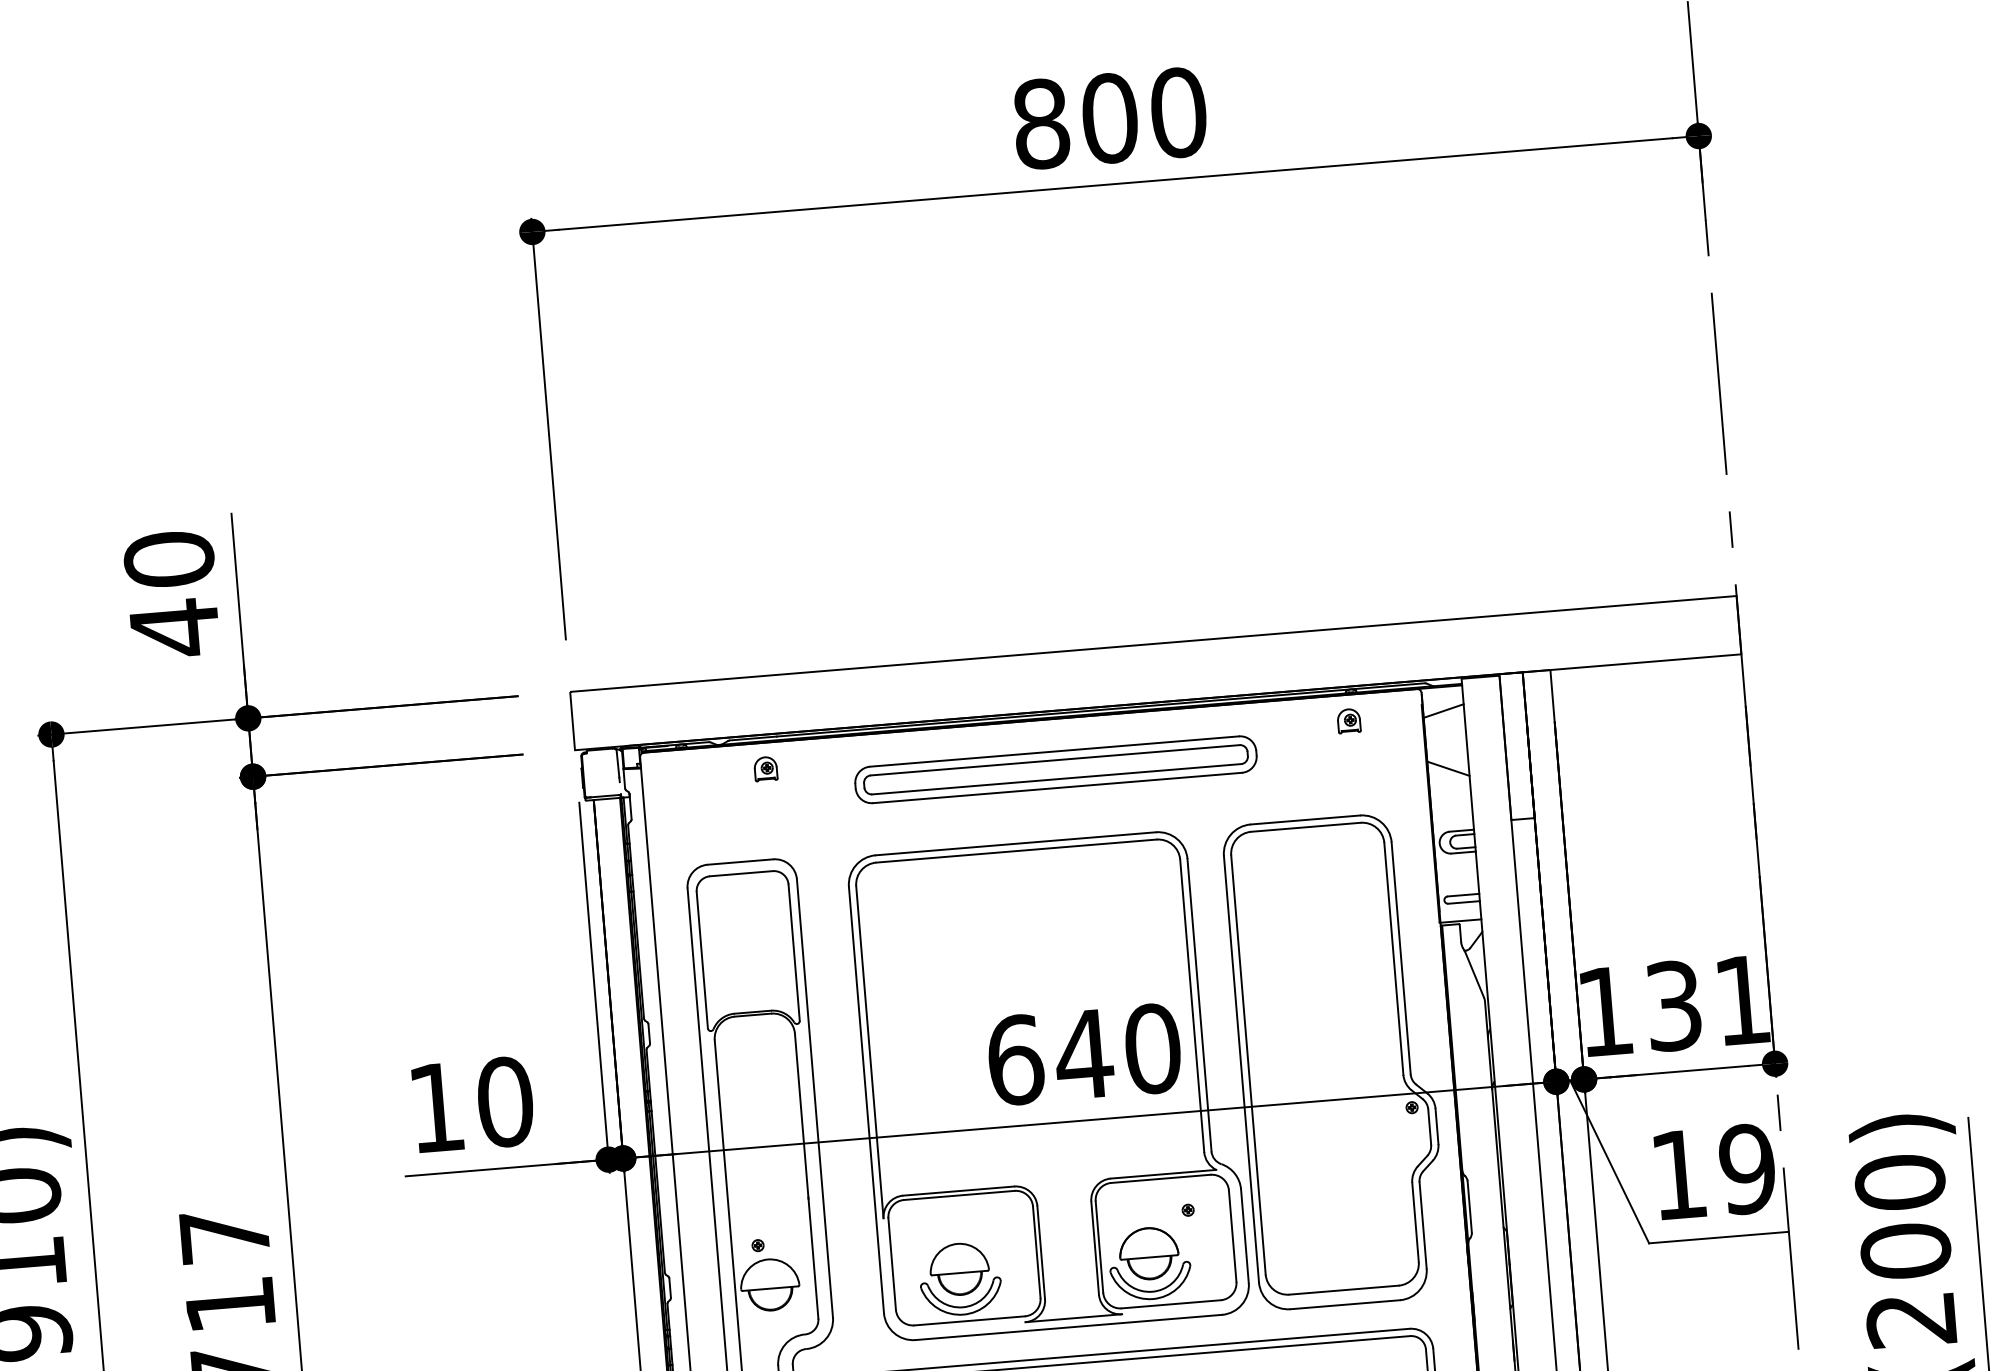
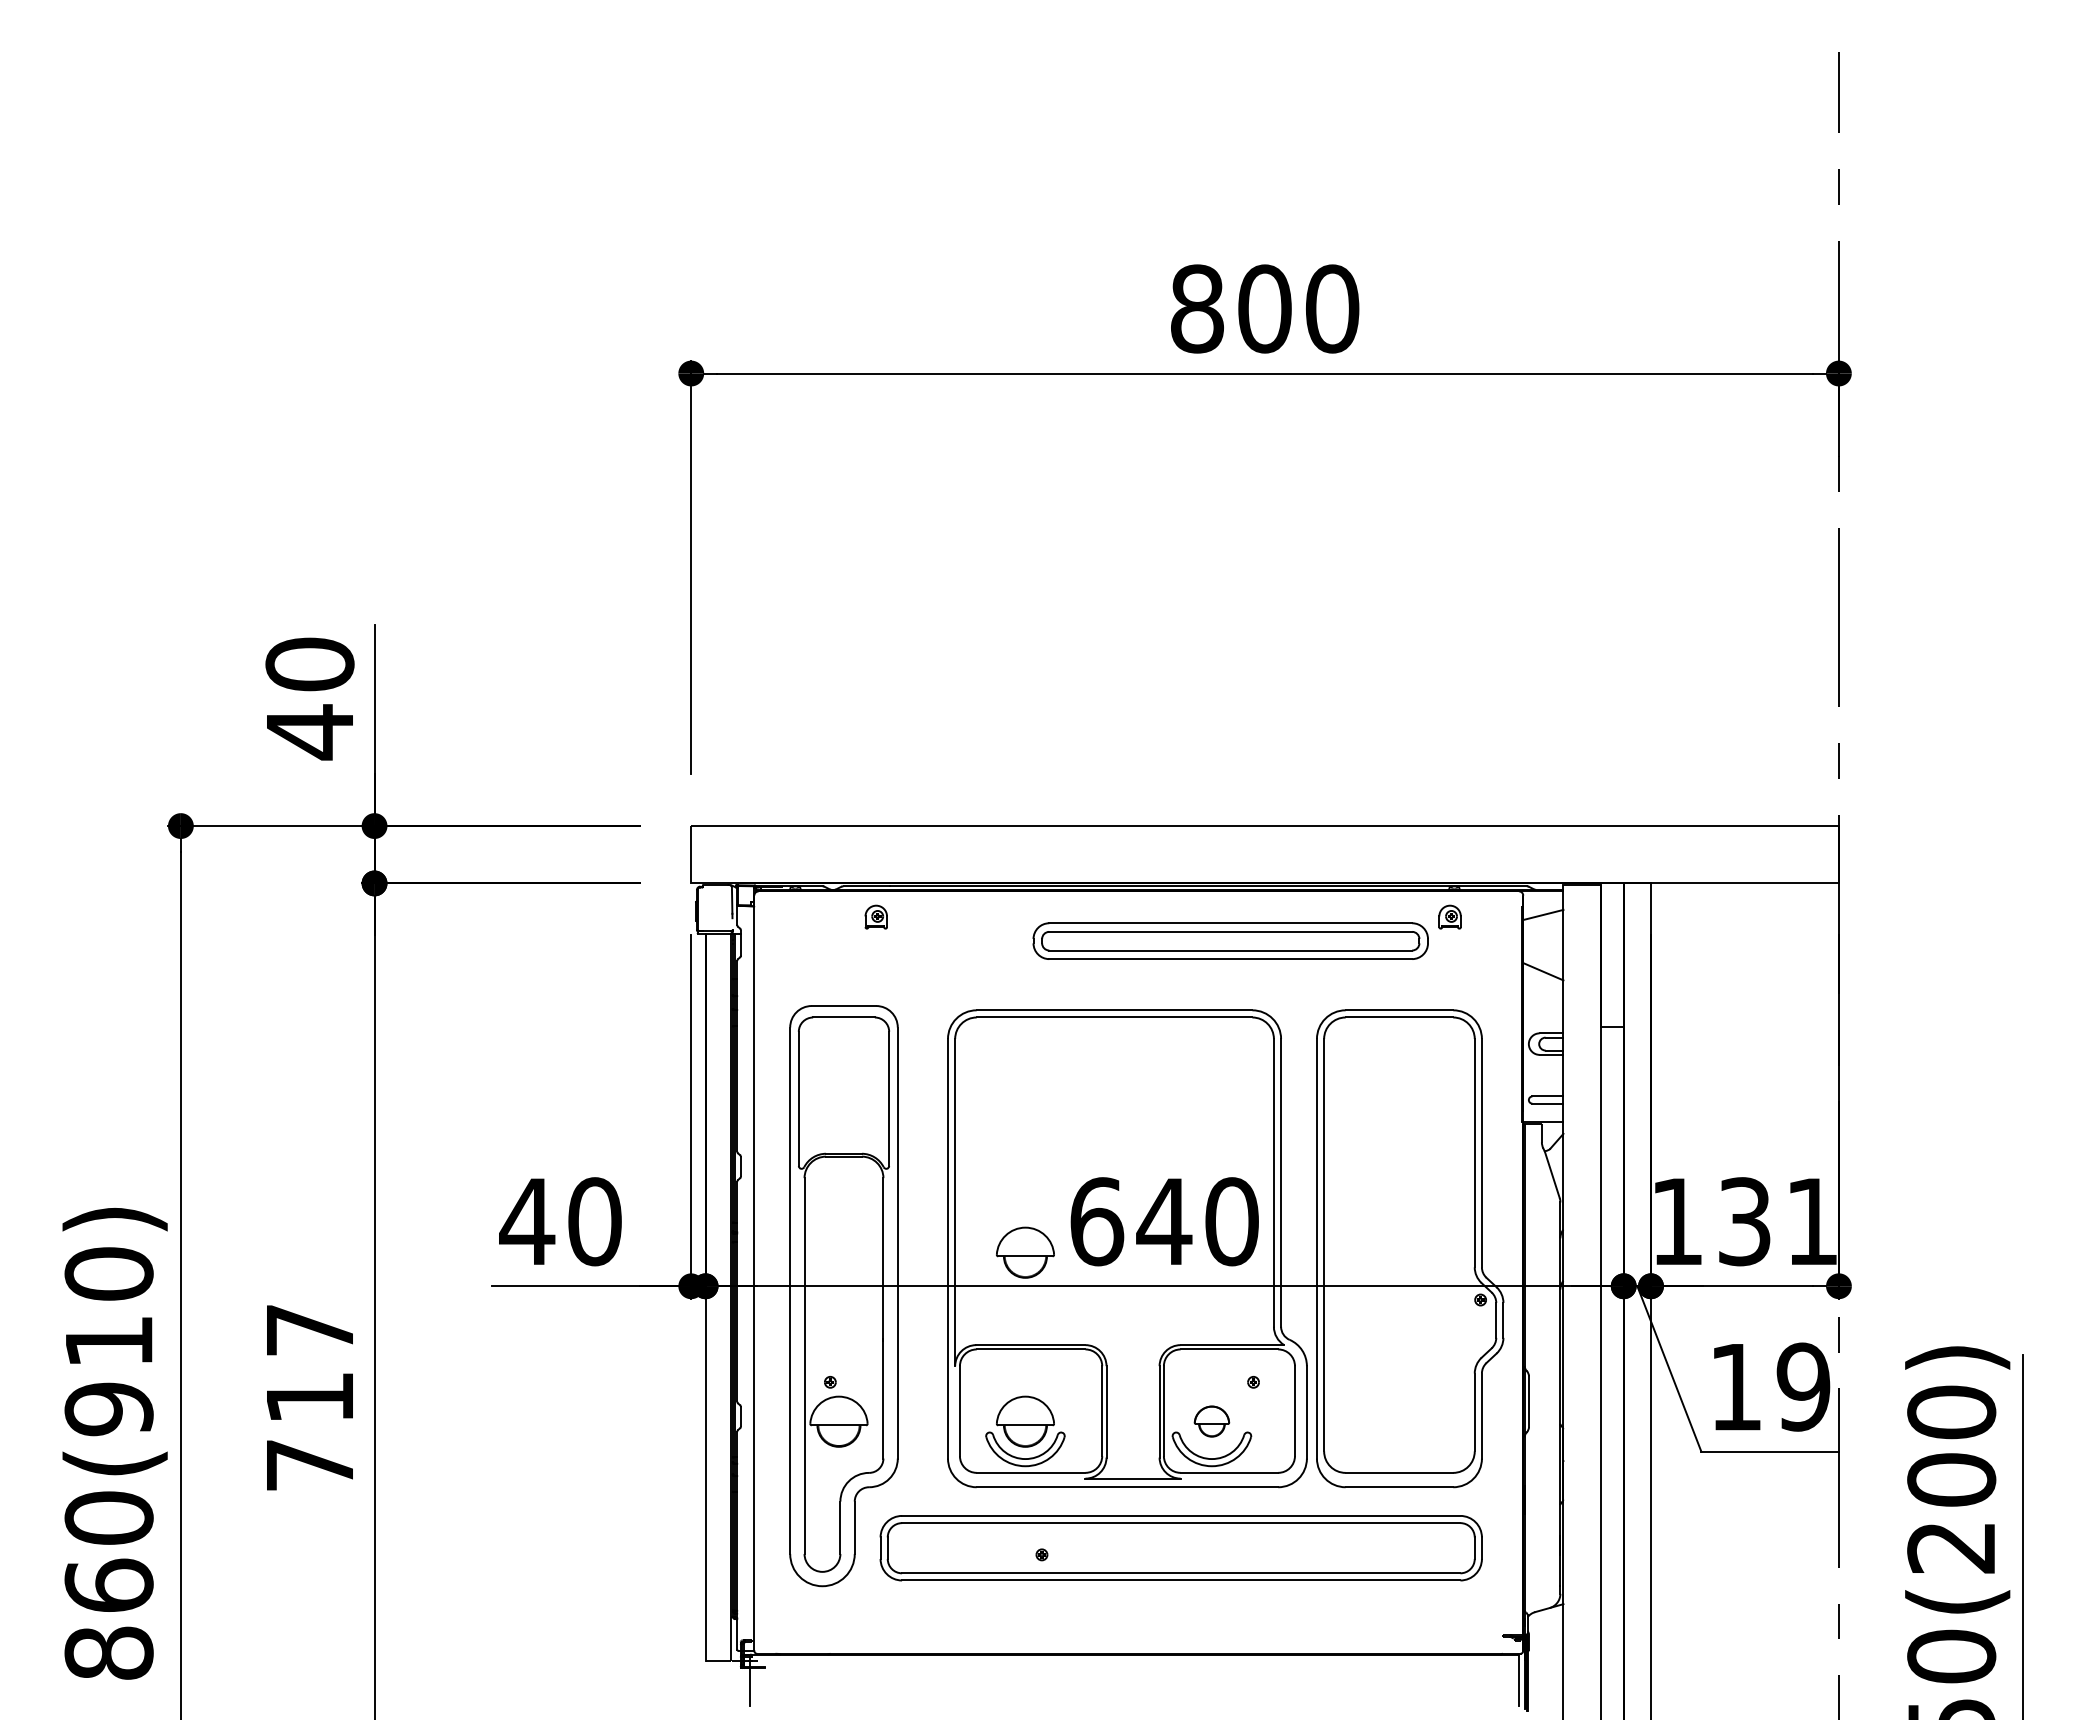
part: (1055, 769) -> (1230, 940), moved
part: (945, 1097) -> (1025, 1252), added
text: (436, 1107) -> (527, 1221), 10 -> 40
part: (1148, 1253) -> (1211, 1421), size x0.6

